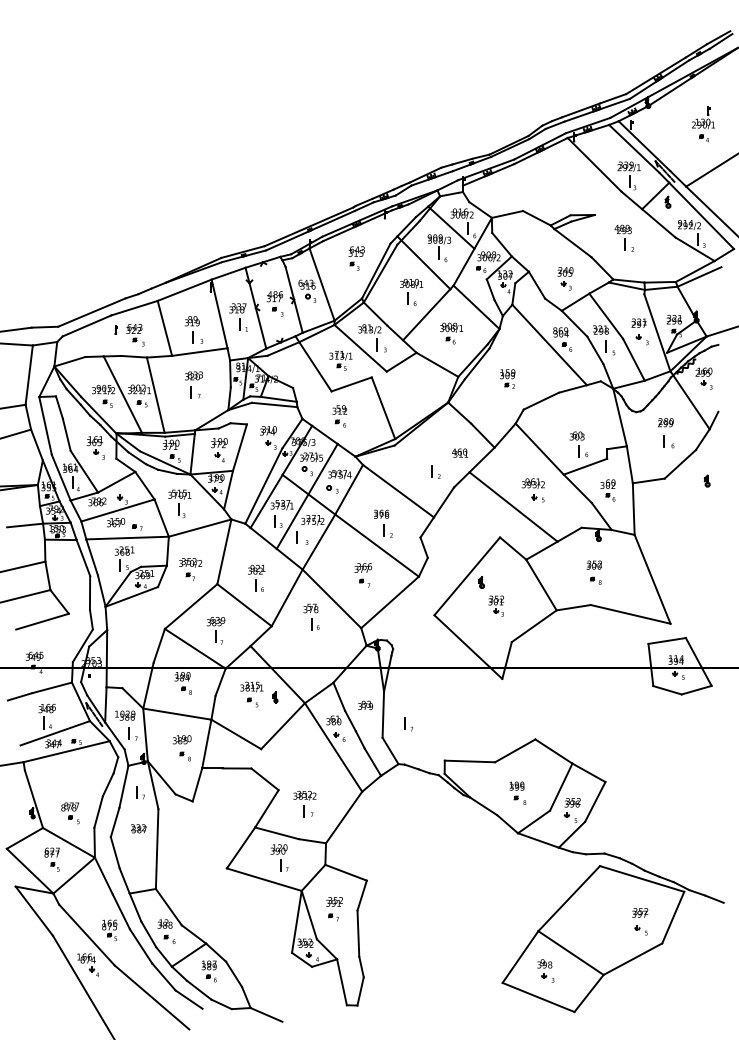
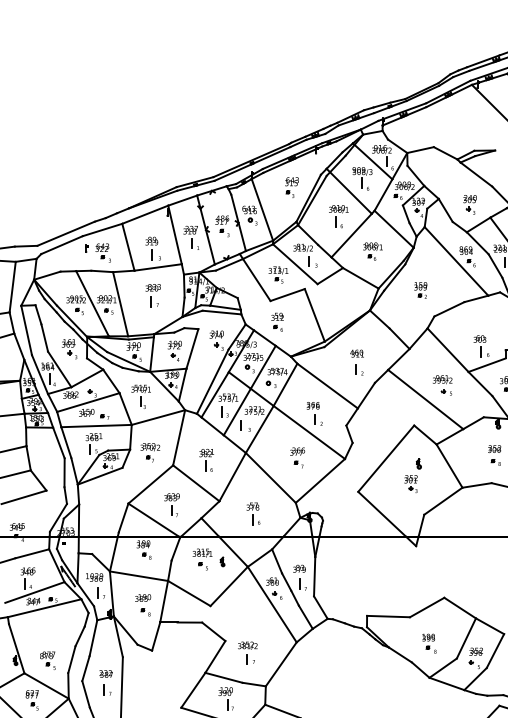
text: (460, 452) -> (357, 353), moved
part: (481, 582) -> (418, 463), moved
part: (311, 616) -> (253, 513), moved
part: (408, 724) -> (302, 585), moved
part: (140, 792) -> (107, 689), moved

